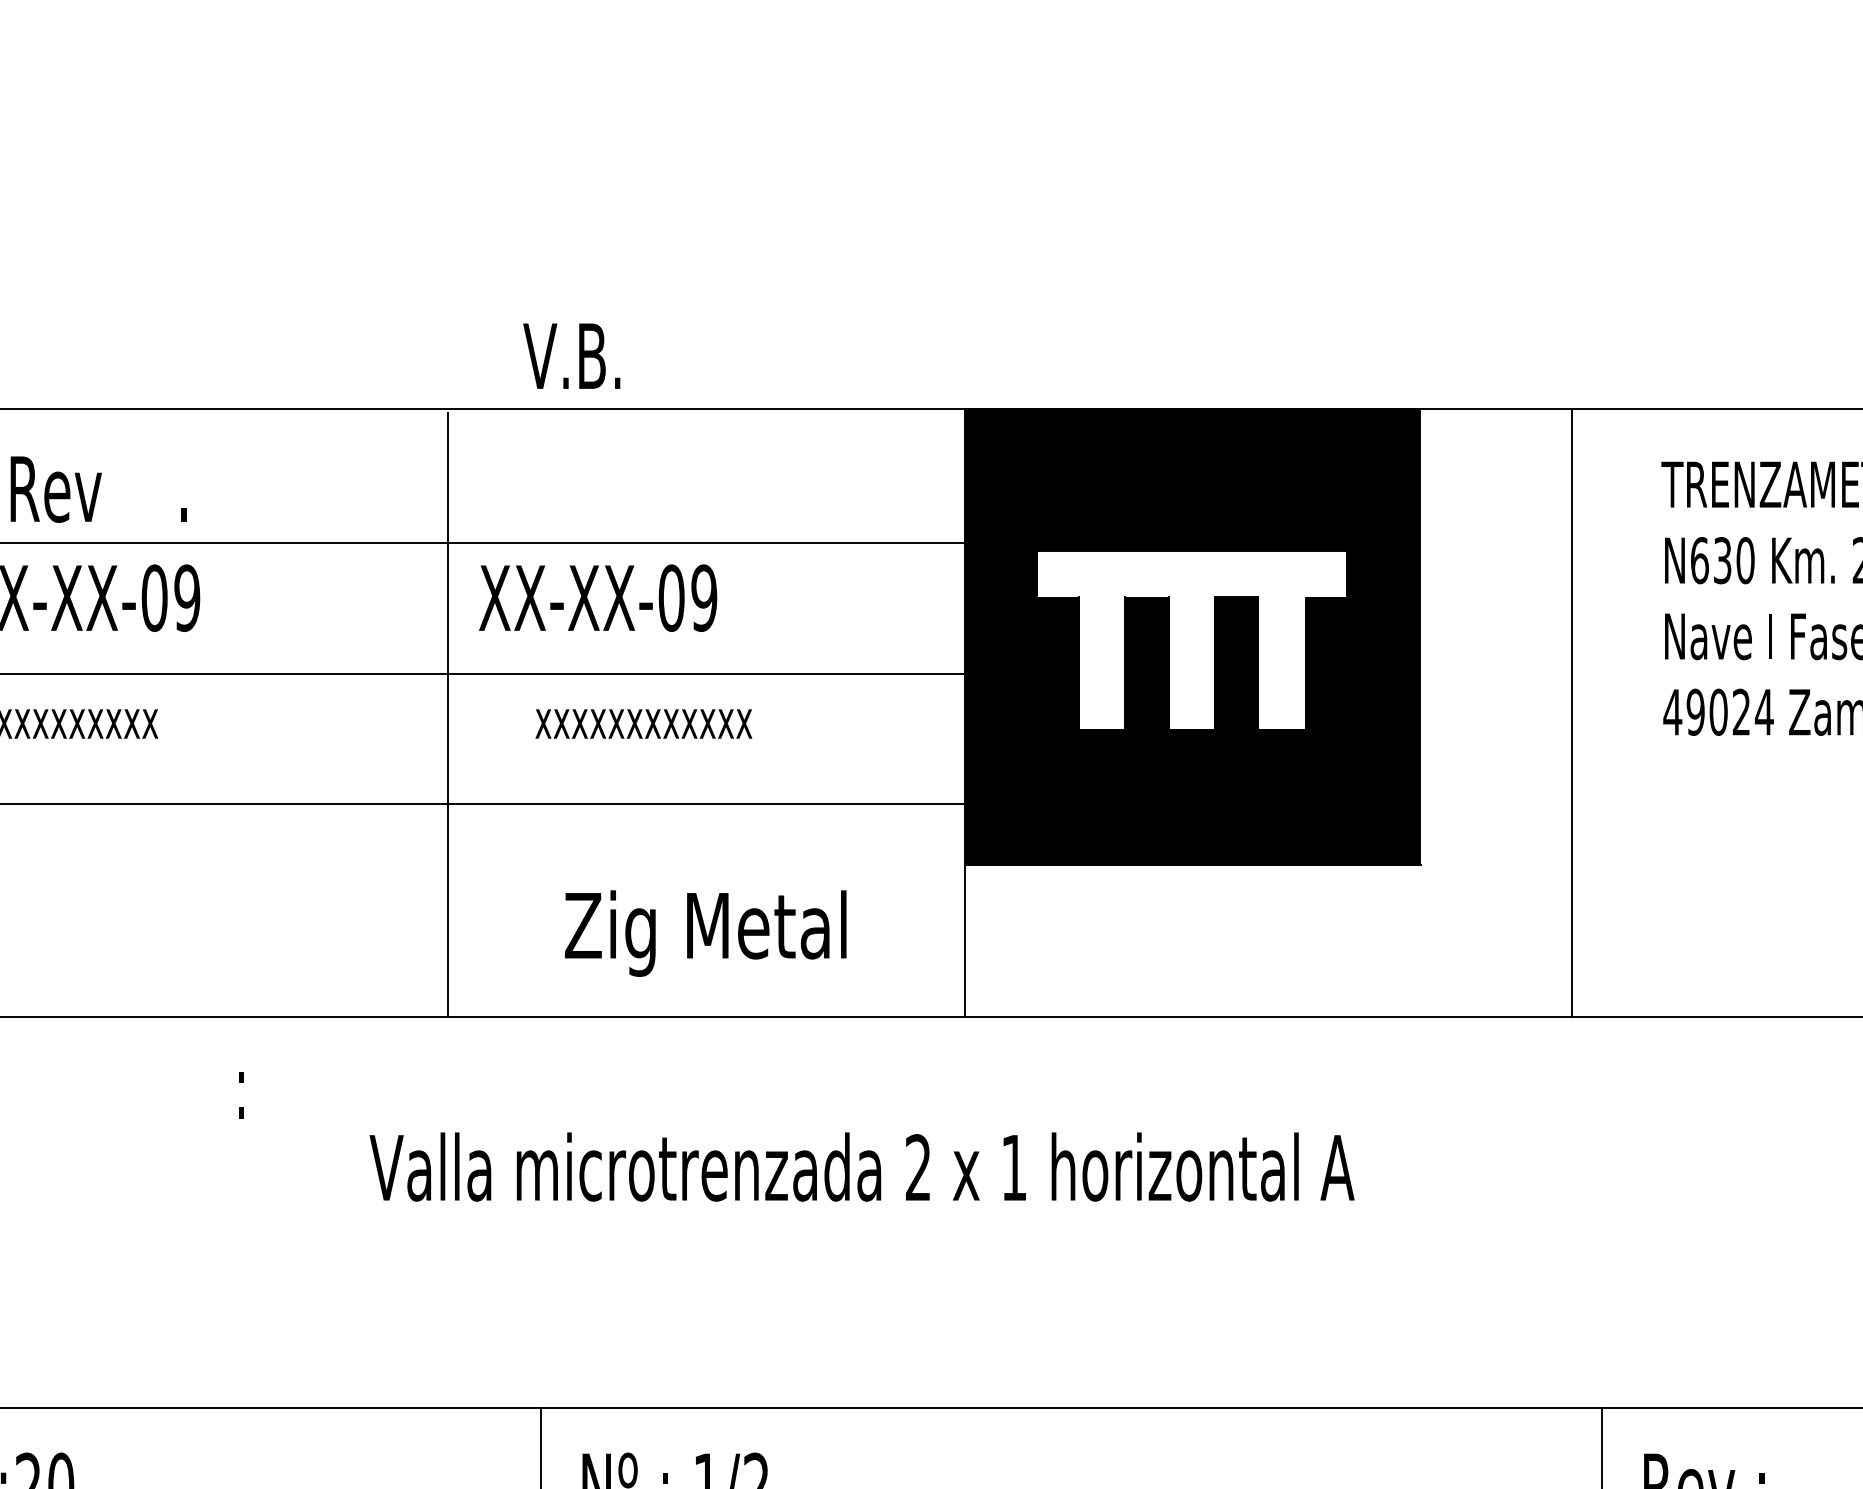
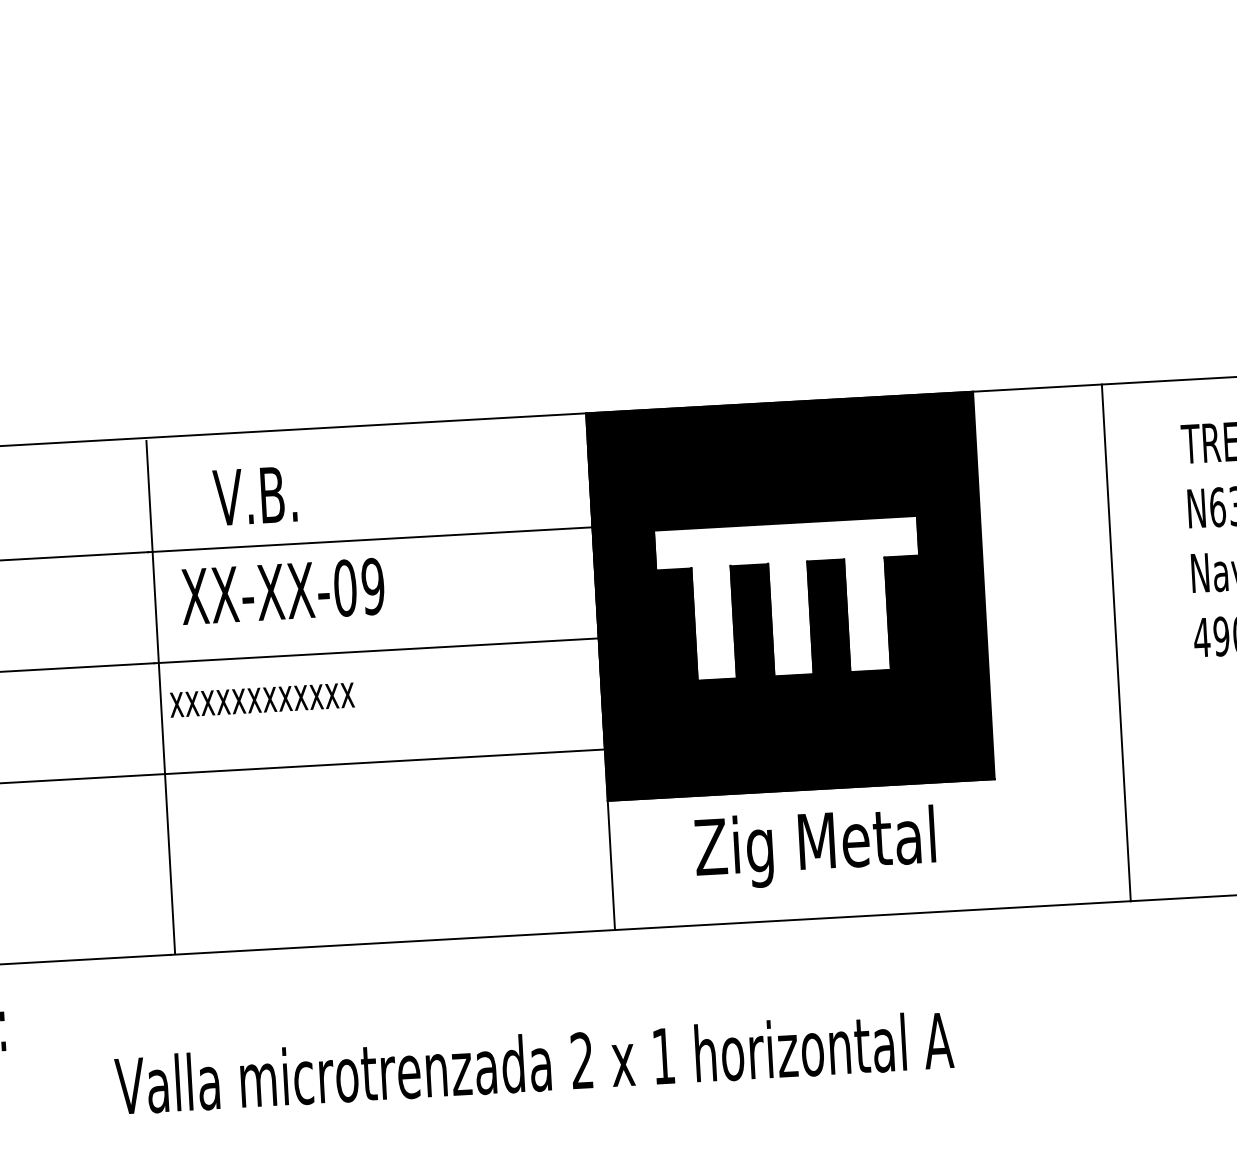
text: (571, 355) -> (254, 495), moved
text: (643, 723) -> (261, 699), moved
text: (705, 933) -> (815, 847), moved

